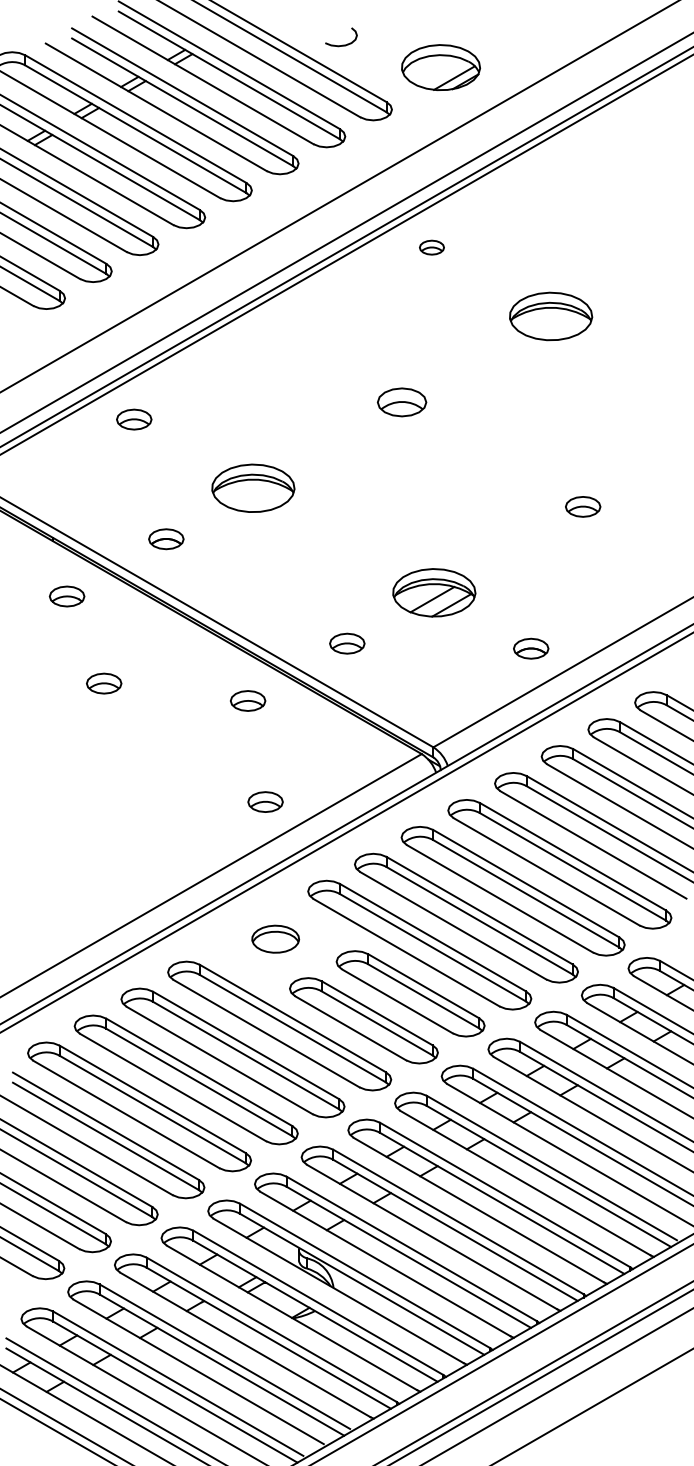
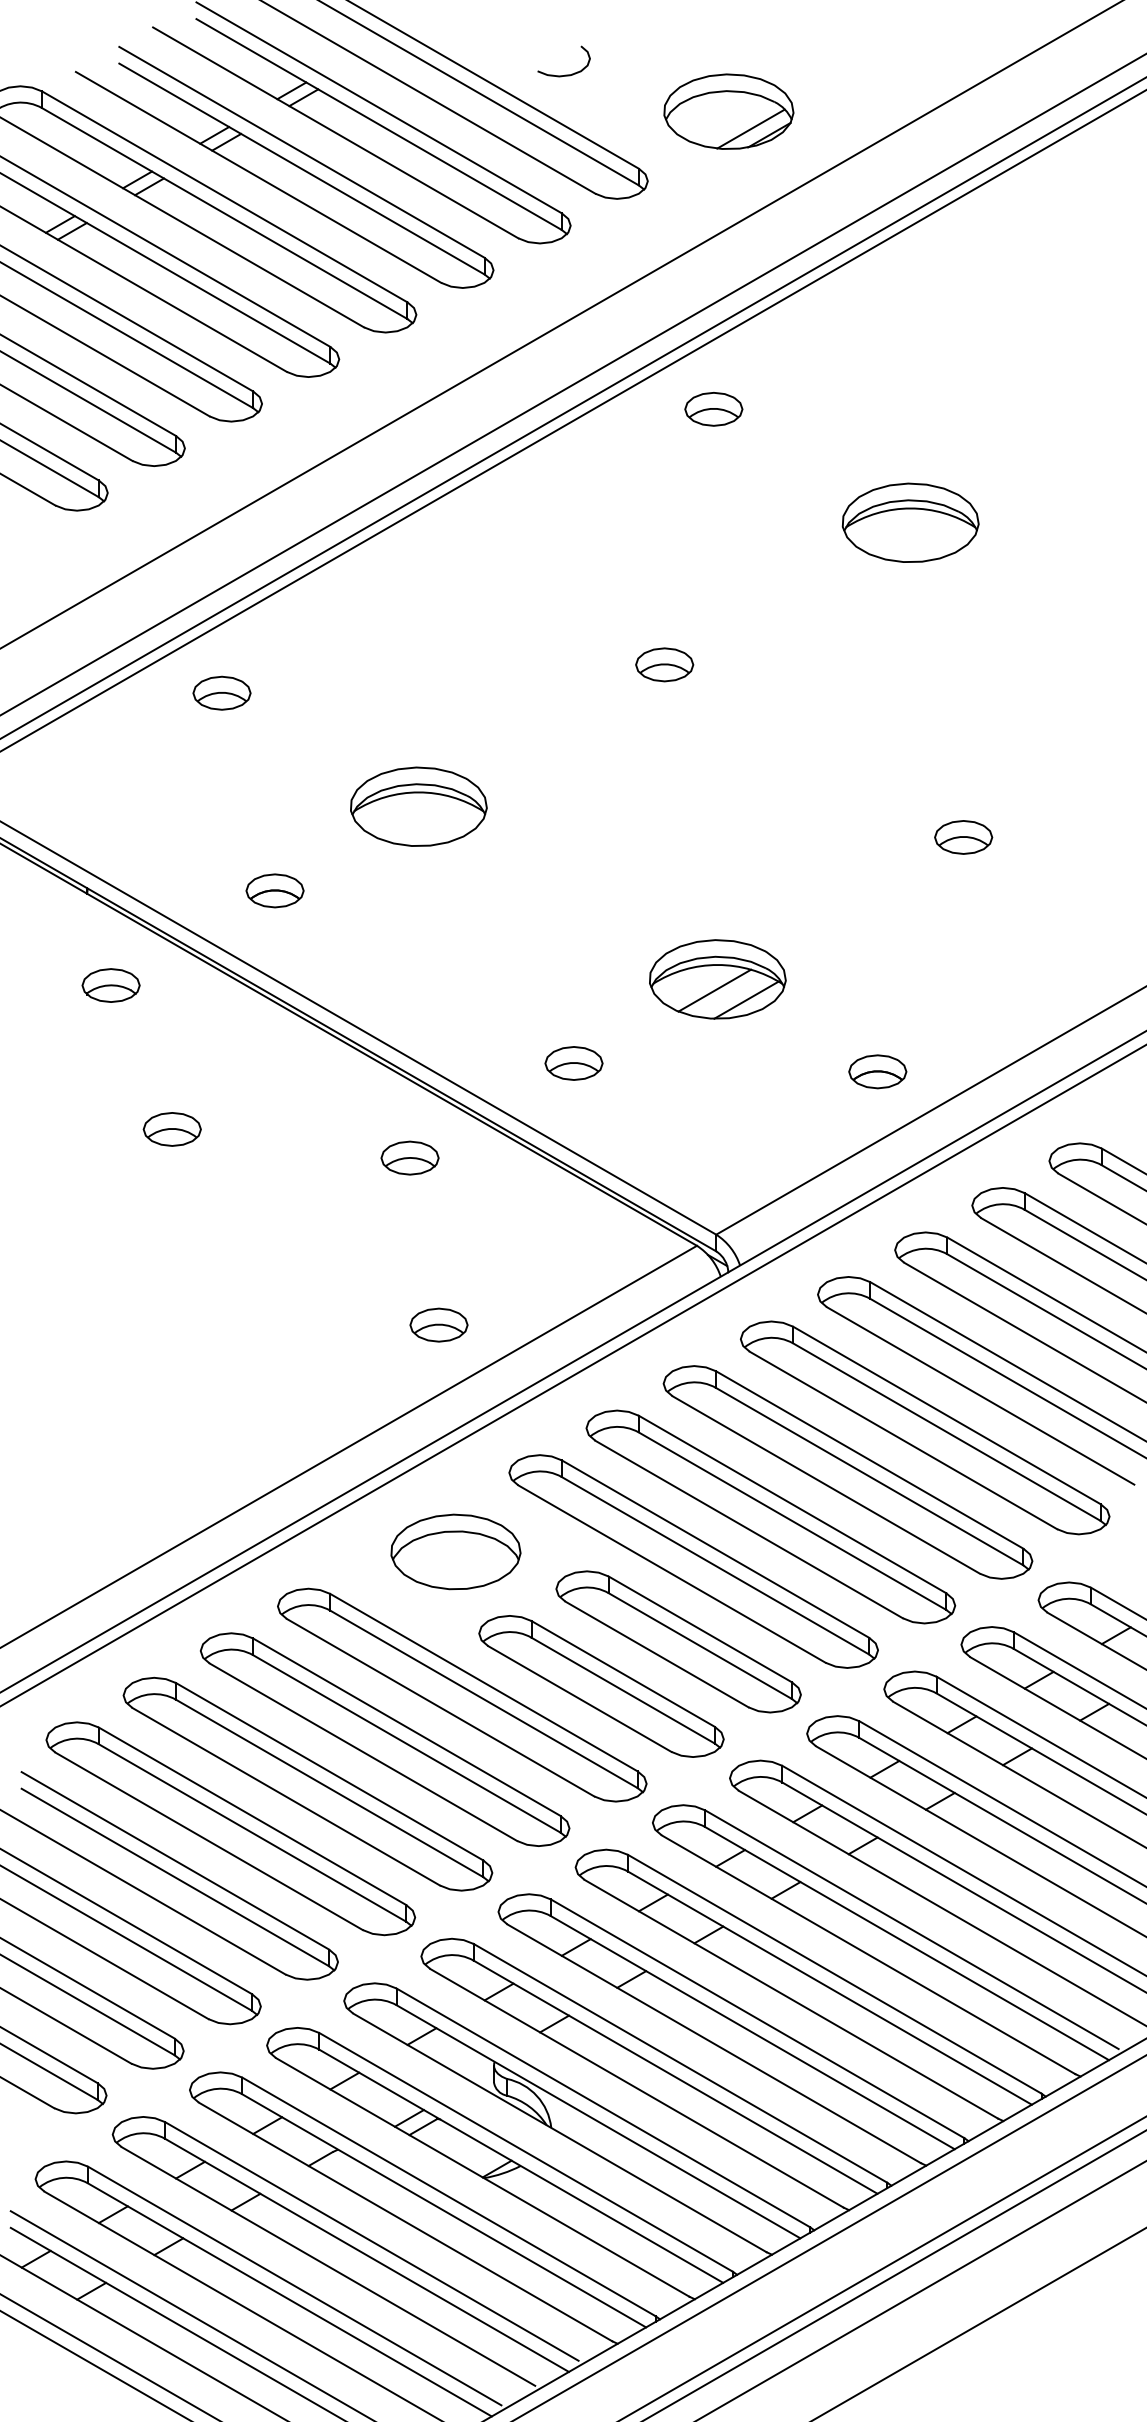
part: (431, 247) -> (713, 408), size x1.43
part: (402, 402) -> (665, 664), size x0.71
part: (275, 938) -> (455, 1550), size x1.67

